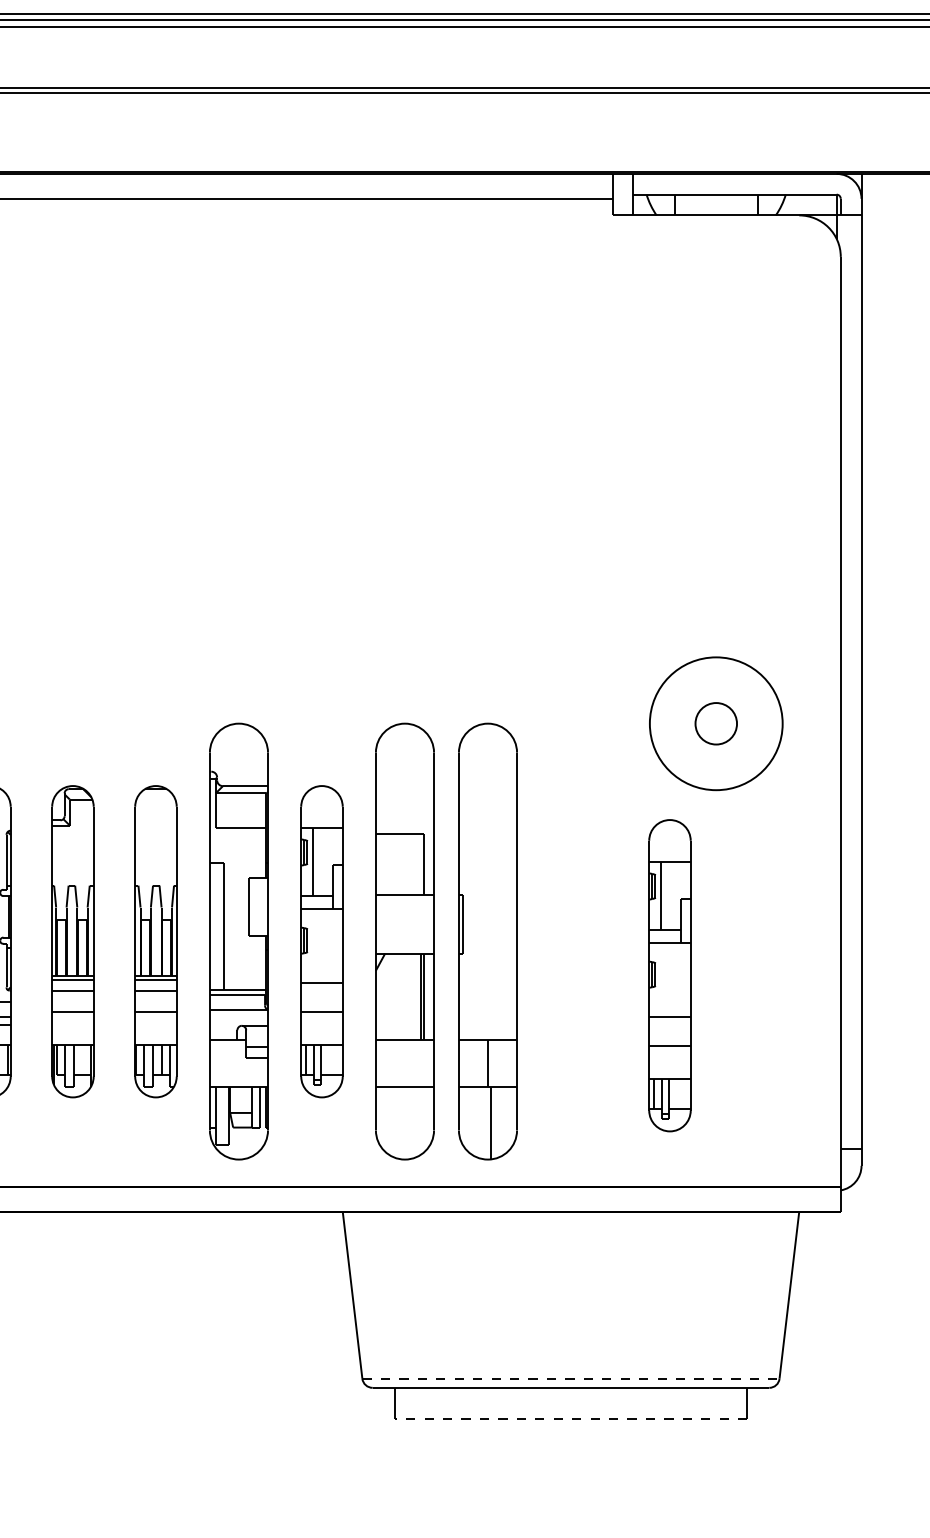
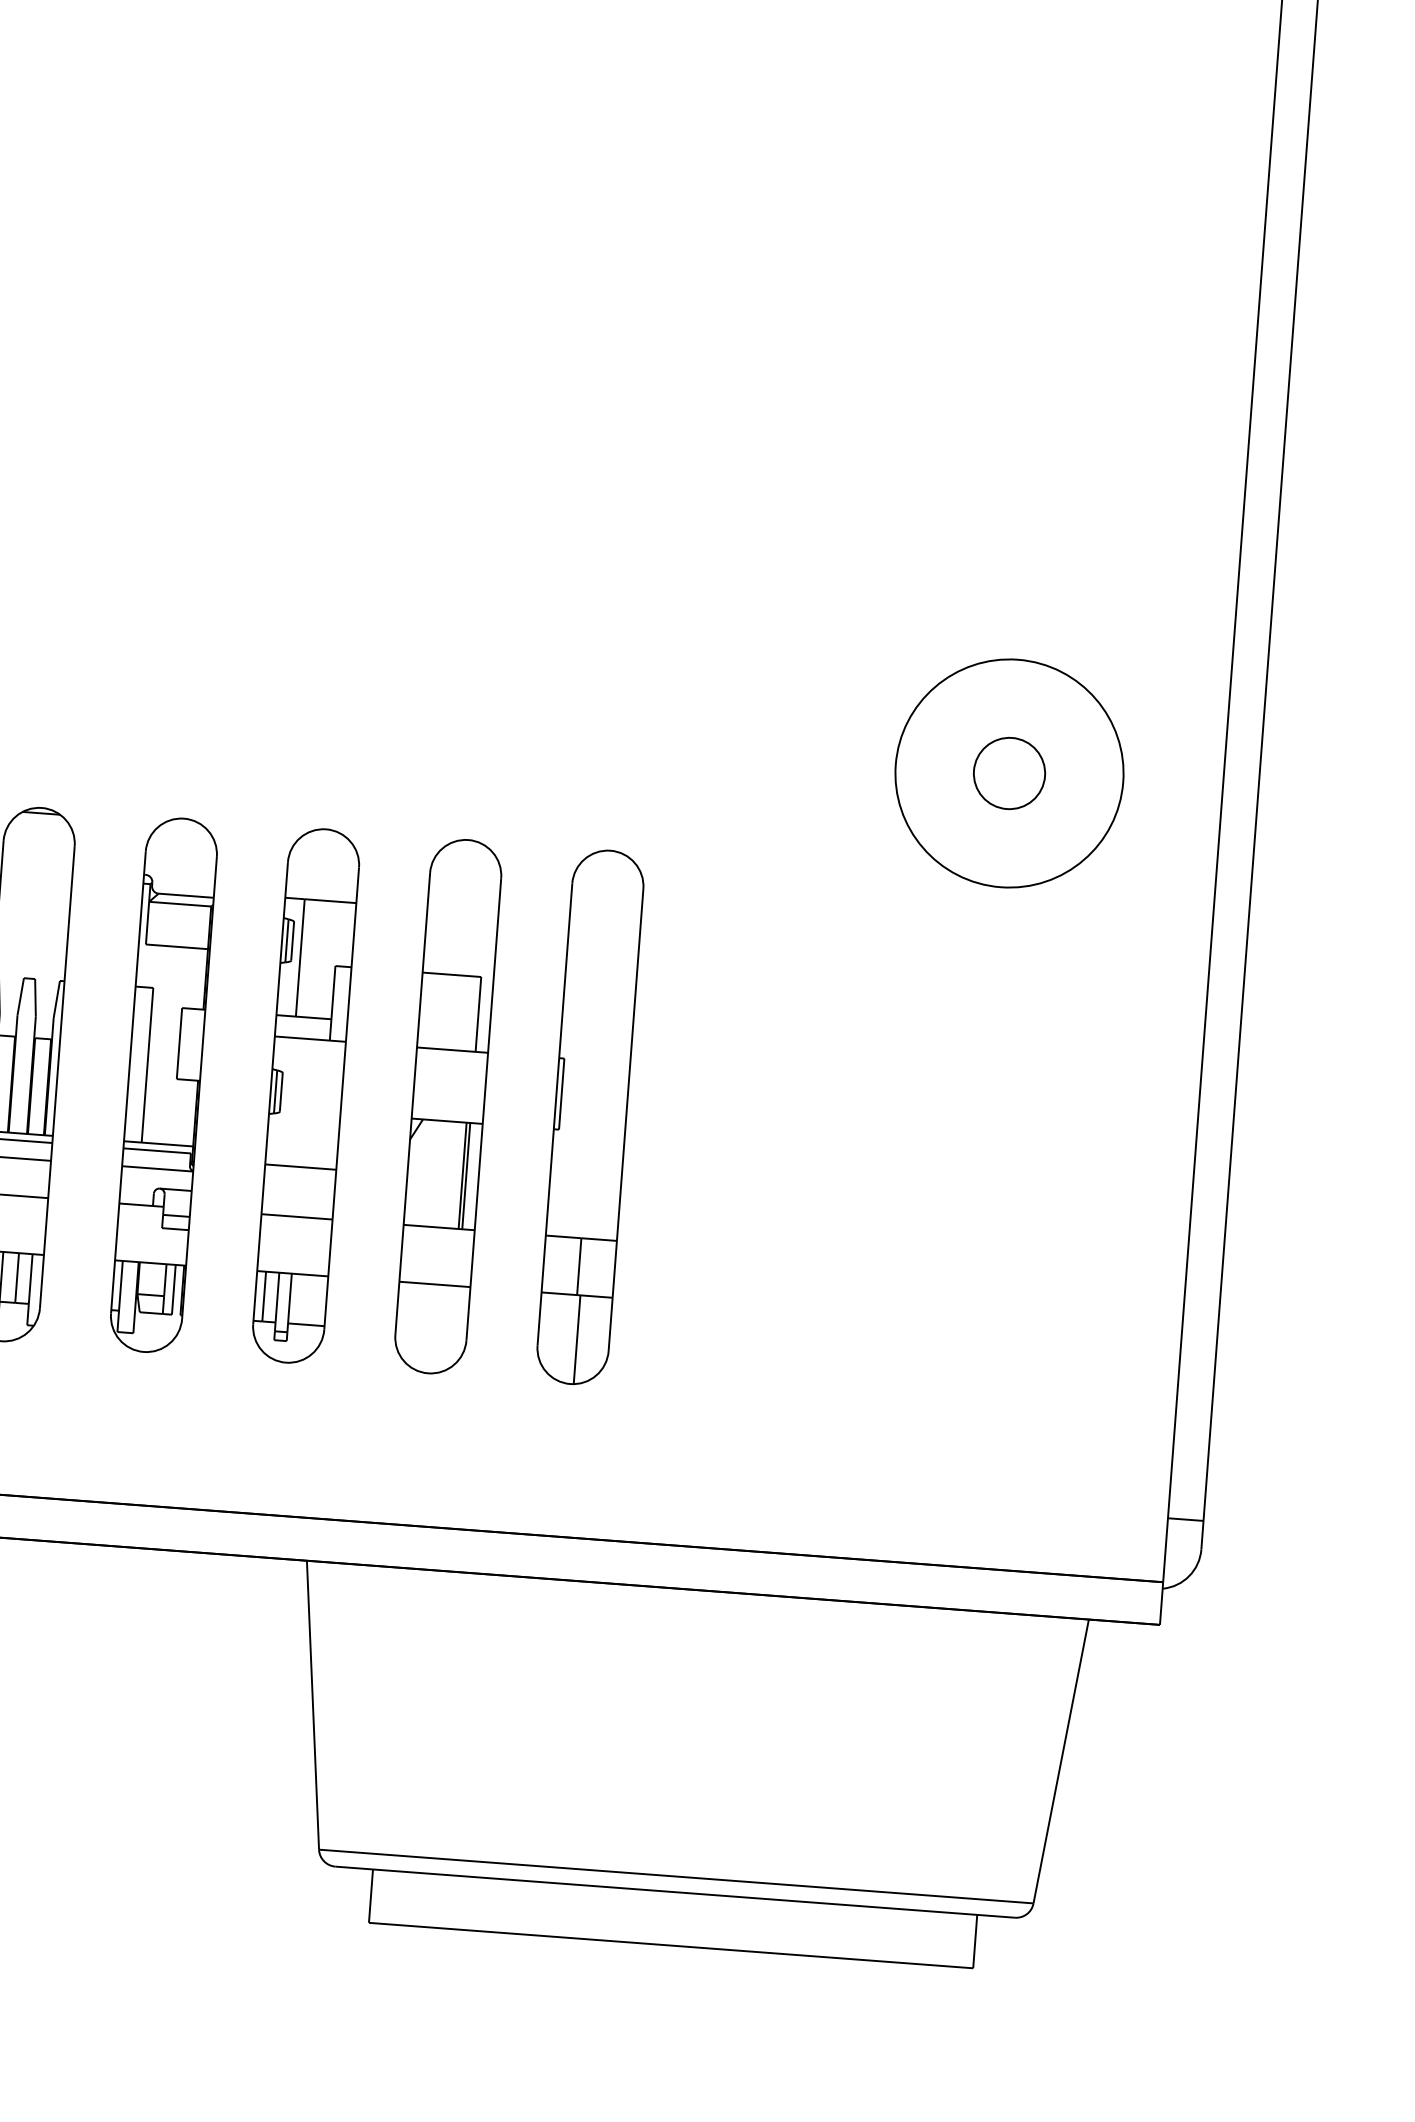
part: (238, 941) -> (163, 1084), size x0.71
part: (404, 941) -> (447, 1106), size x0.71
part: (487, 941) -> (589, 1116), size x0.71
part: (669, 975) -> (896, 1198), removed
line: (570, 1378) -> (675, 1876), dashed -> solid
line: (570, 1419) -> (670, 1946), dashed -> solid

